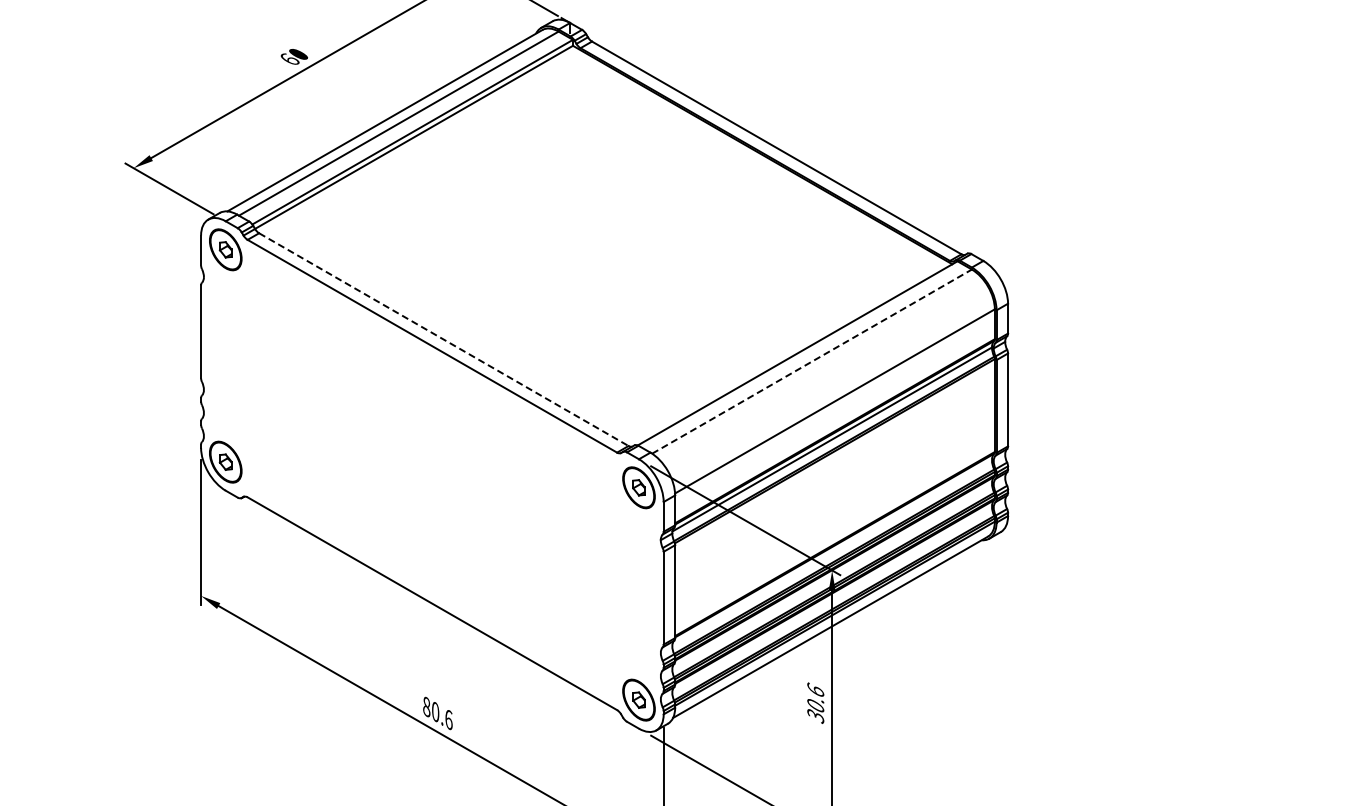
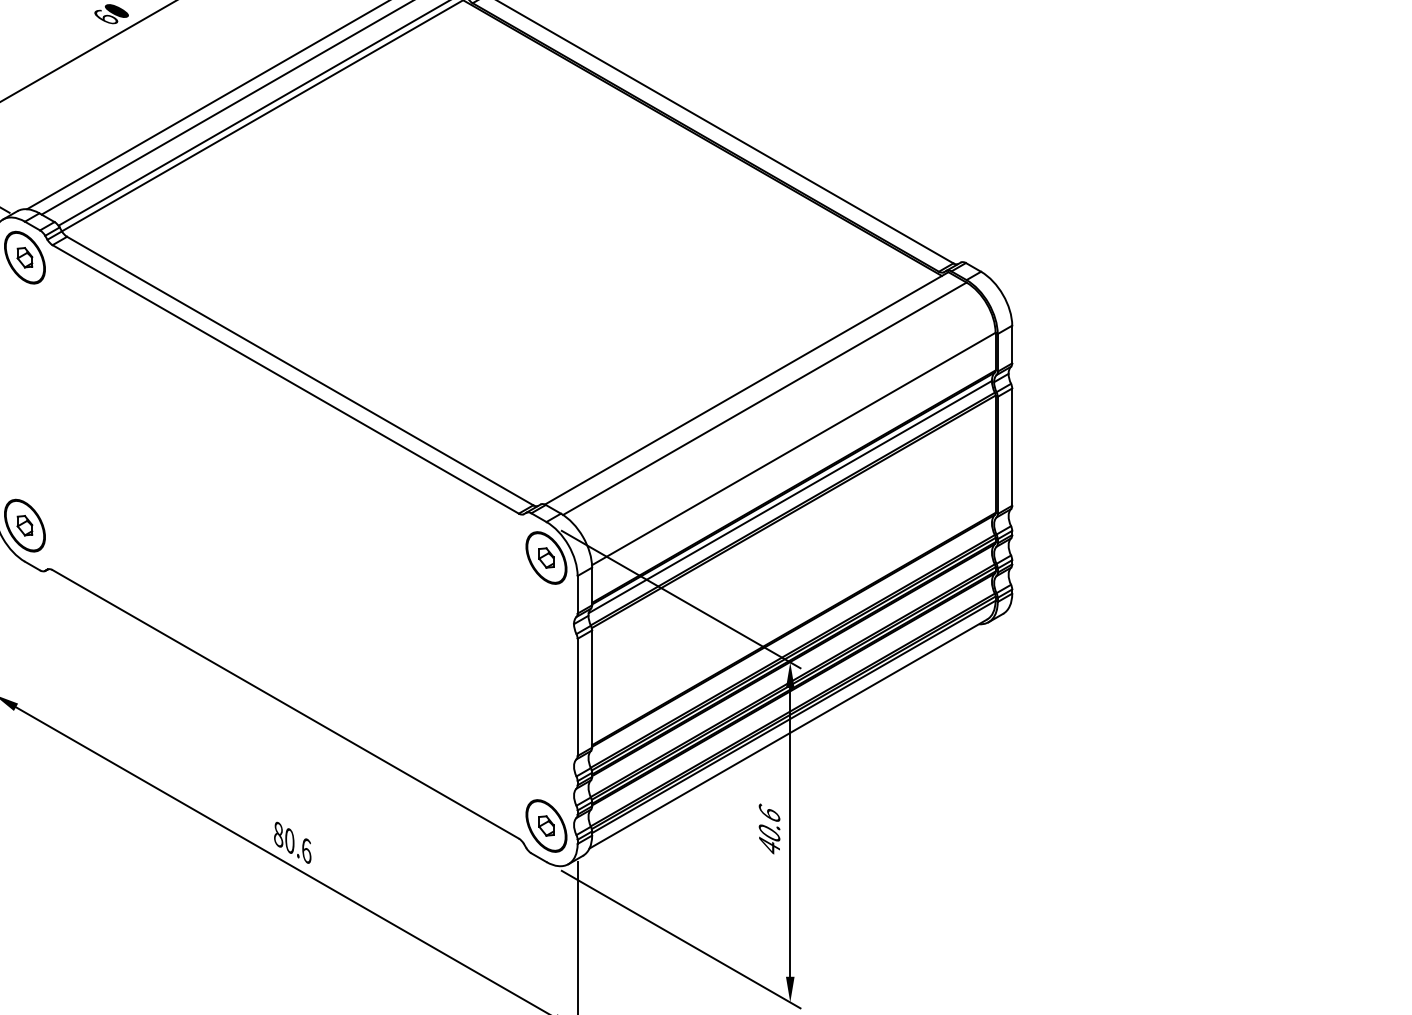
line: (444, 339) -> (301, 370), dashed -> solid
line: (812, 361) -> (765, 398), dashed -> solid
text: (815, 715) -> (769, 845), 30.6 -> 40.6

